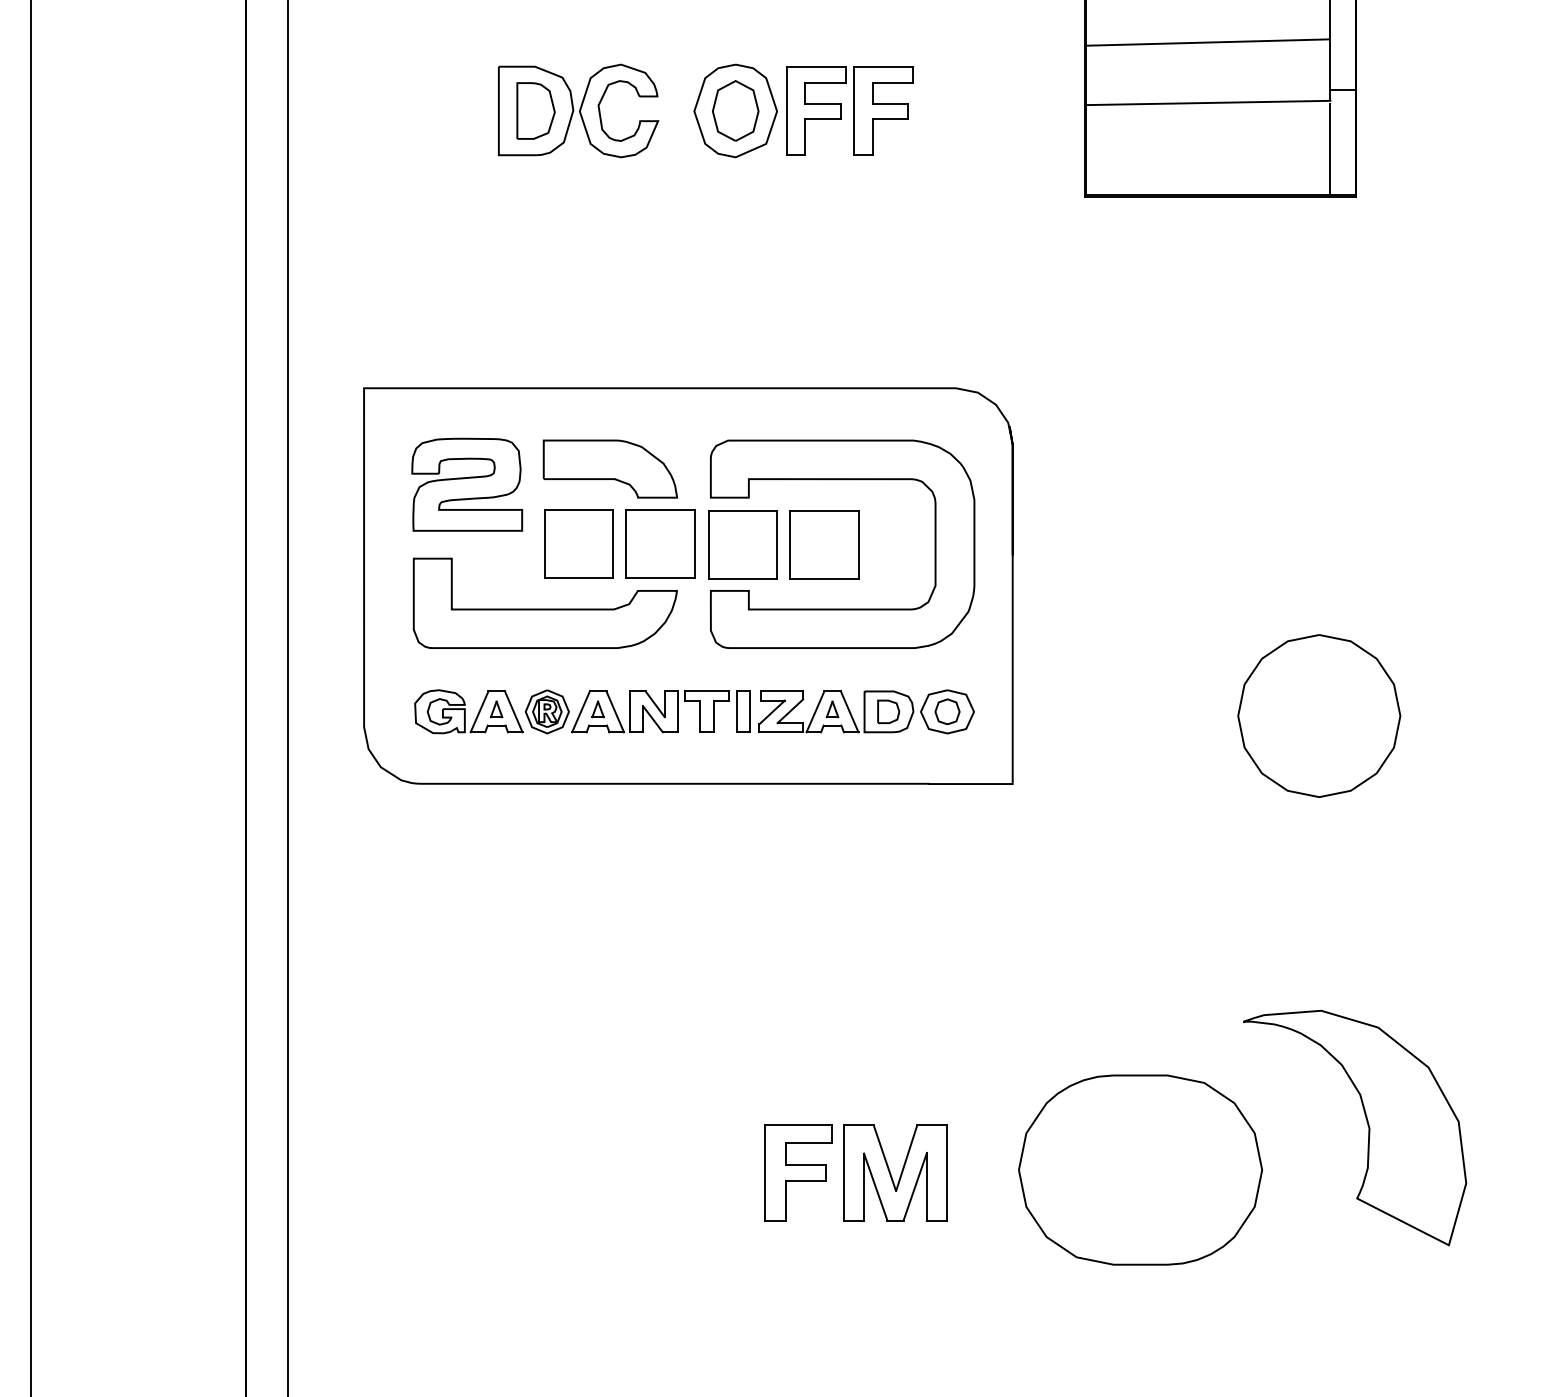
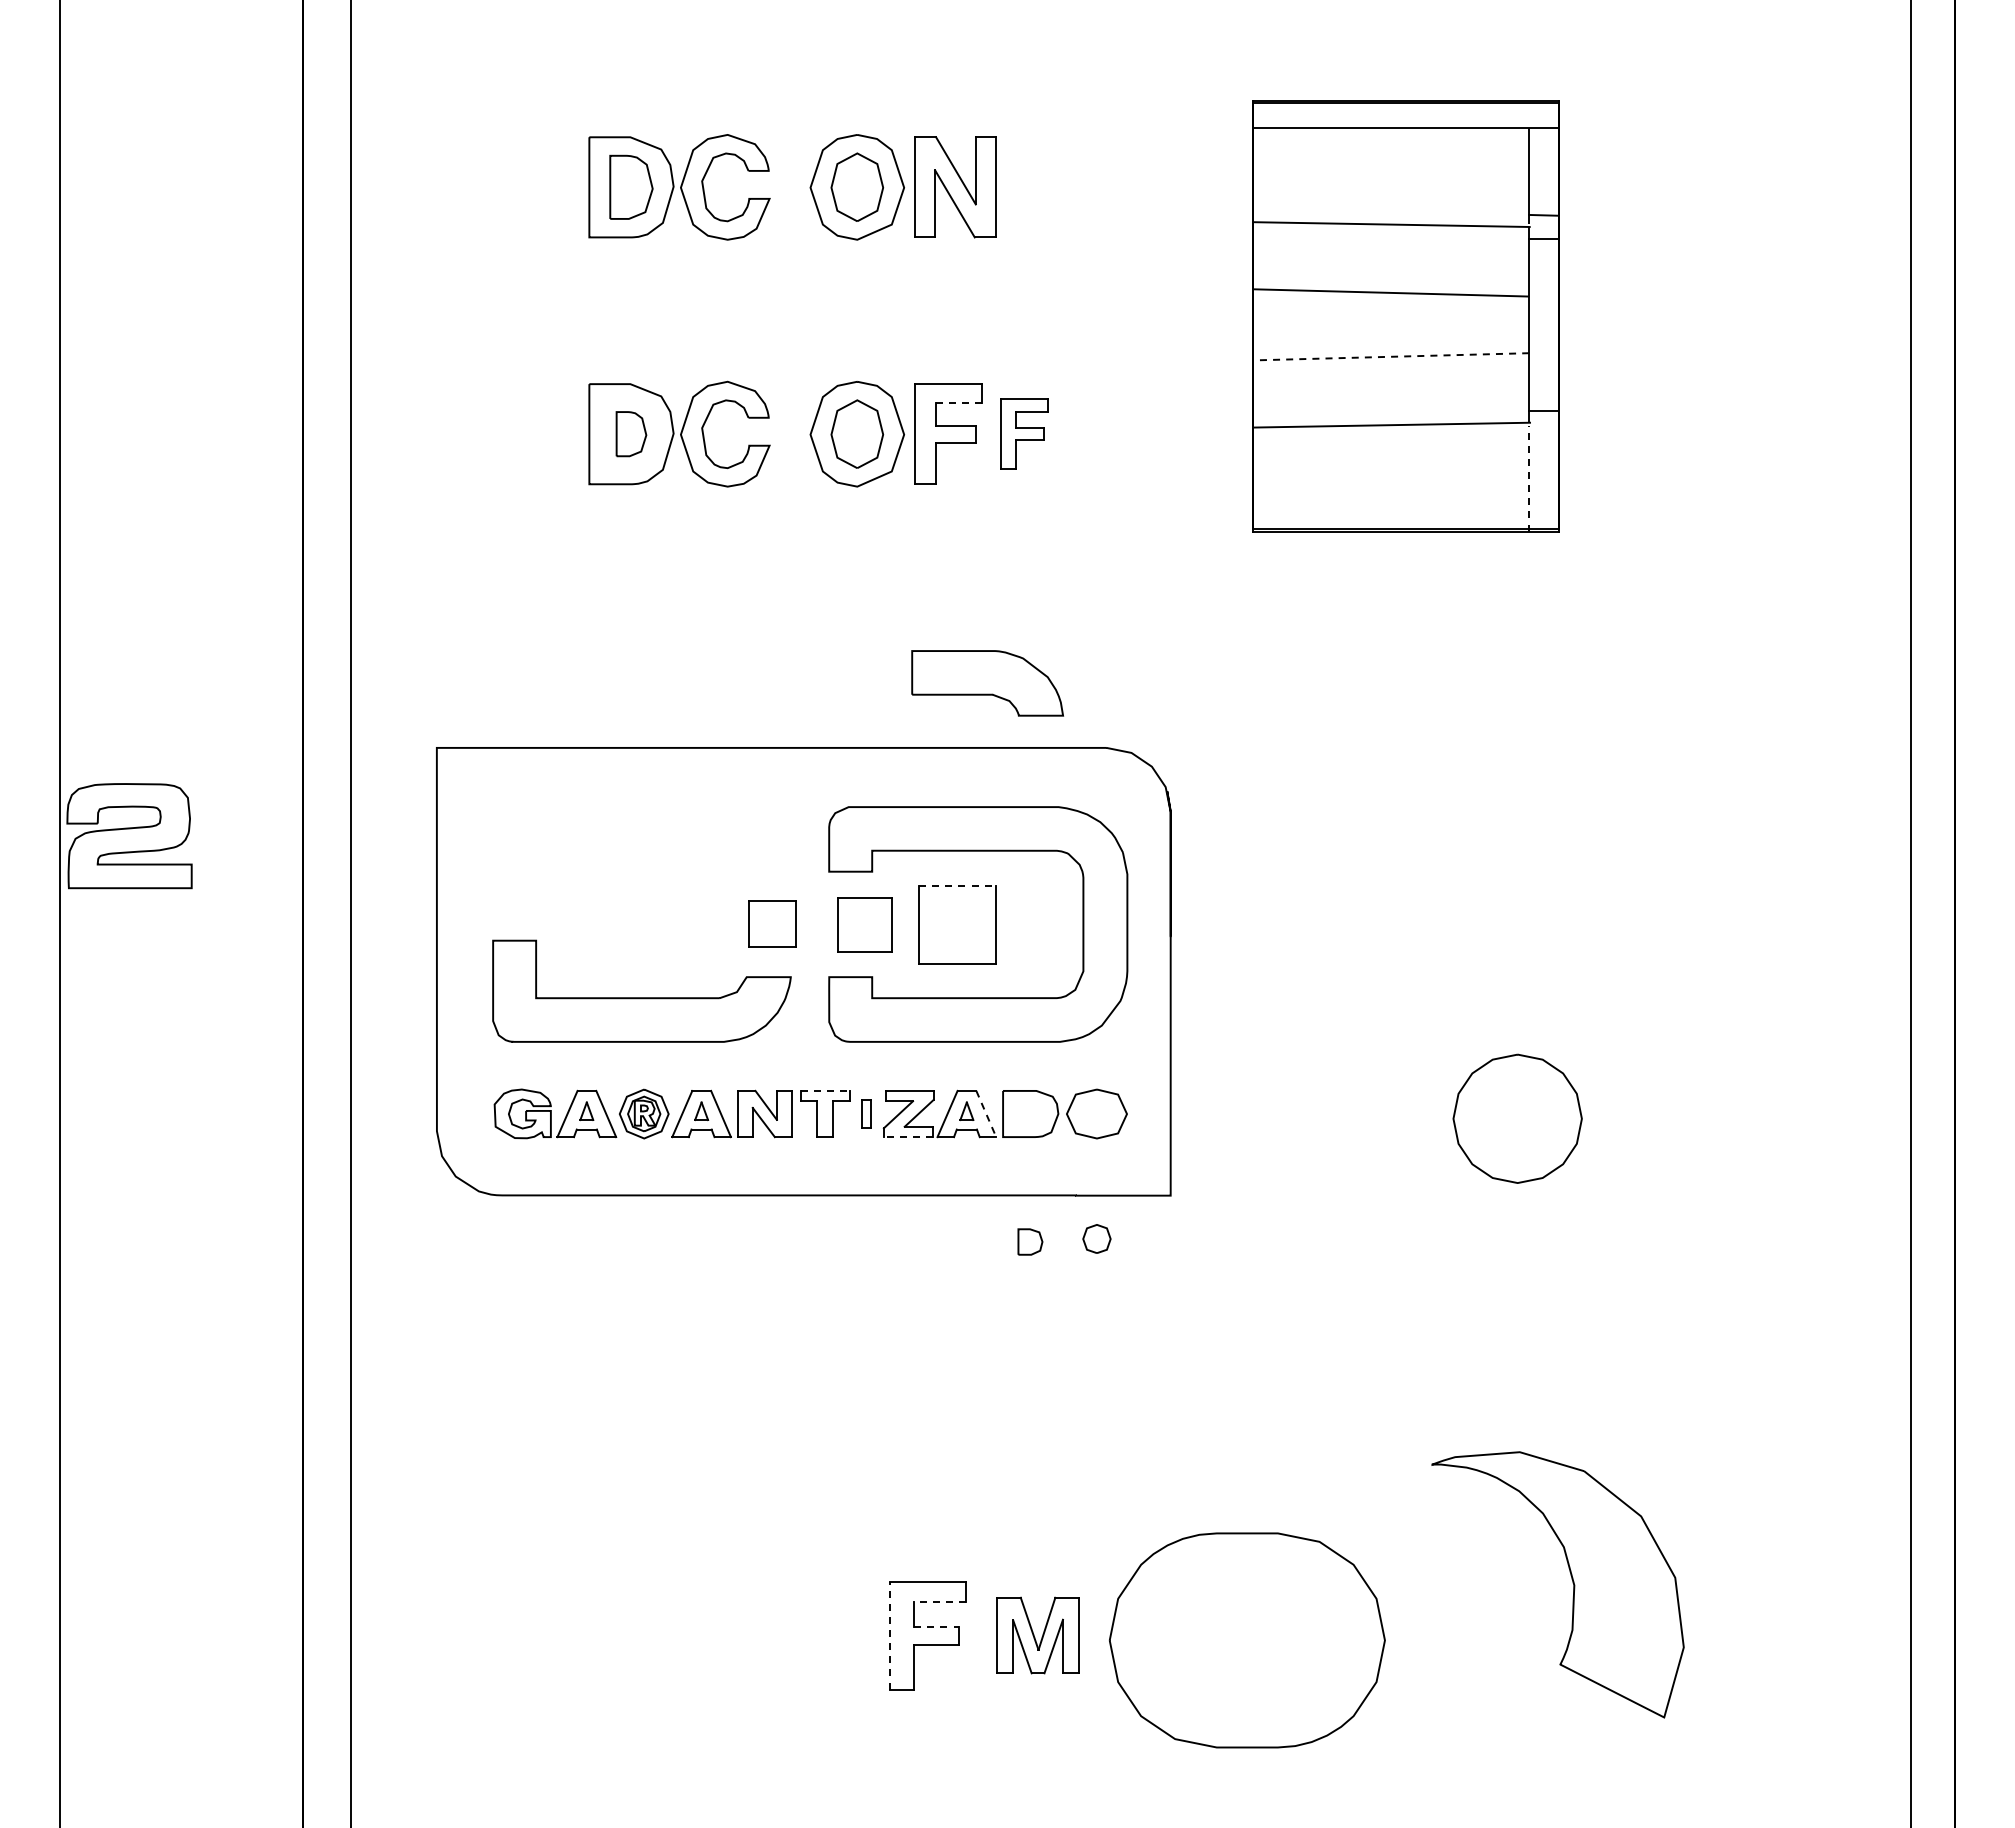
line: (1206, 42) -> (1390, 356), solid -> dashed
line: (826, 82) -> (959, 402), solid -> dashed
part: (536, 110) -> (631, 433), size x0.7
part: (883, 110) -> (1024, 433), size x0.7
line: (1329, 150) -> (1529, 478), solid -> dashed
part: (610, 469) -> (987, 683), moved
part: (467, 485) -> (129, 836), moved
line: (824, 510) -> (957, 886), solid -> dashed
part: (578, 543) -> (679, 923), removed
part: (660, 543) -> (772, 923), size x0.6
part: (742, 544) -> (865, 924), size x0.7
line: (707, 691) -> (825, 1090), solid -> dashed
part: (743, 711) -> (866, 1113), size x0.6
part: (888, 711) -> (1030, 1241), moved
part: (947, 711) -> (1096, 1238), moved
line: (849, 712) -> (986, 1114), solid -> dashed
part: (1319, 715) -> (1517, 1118), size x0.7
line: (780, 732) -> (908, 1137), solid -> dashed
line: (808, 1142) -> (939, 1601), solid -> dashed
line: (805, 1164) -> (936, 1626), solid -> dashed
part: (1139, 1170) -> (1246, 1640), moved
line: (765, 1172) -> (890, 1635), solid -> dashed
part: (894, 1172) -> (1037, 1635), size x0.7

